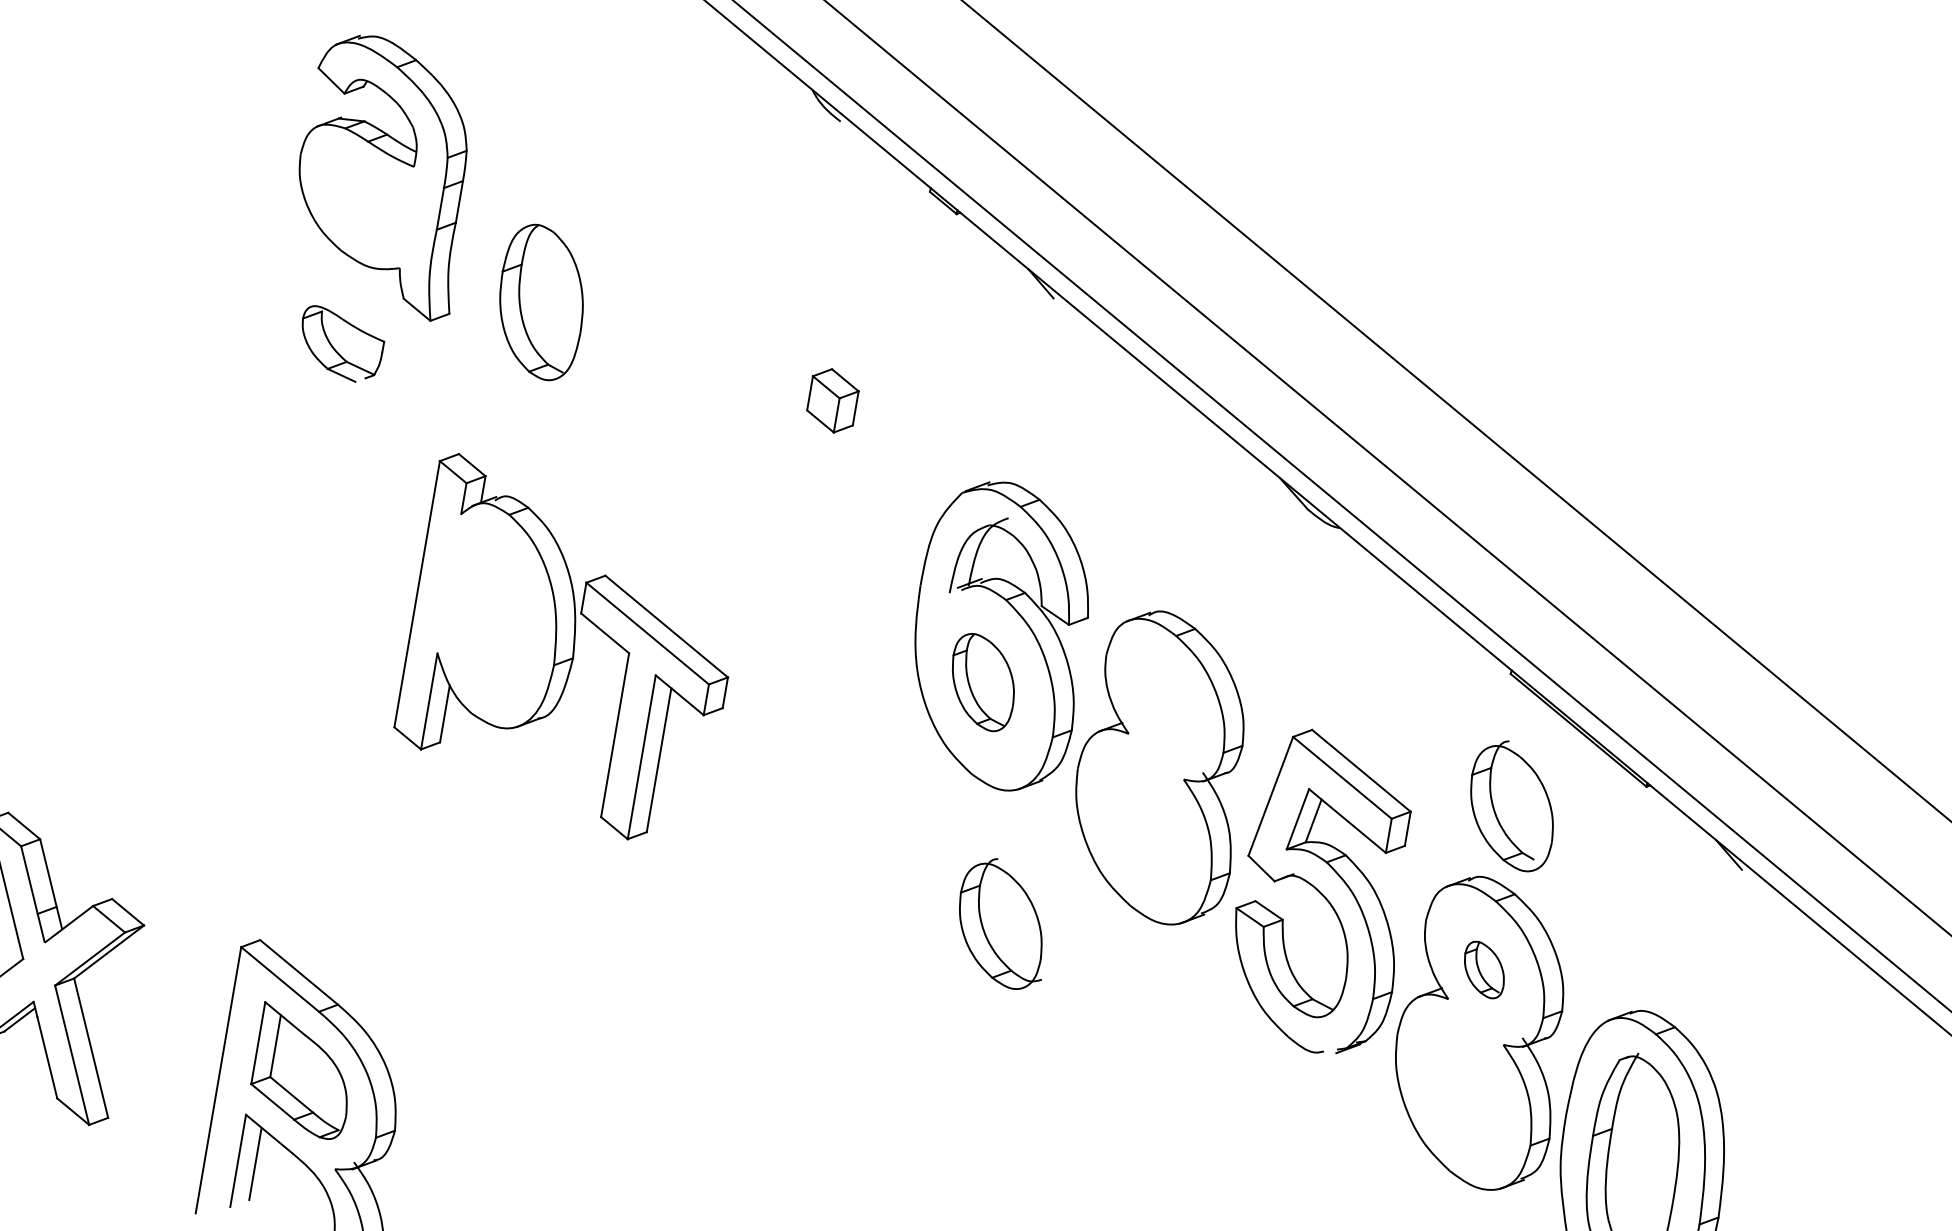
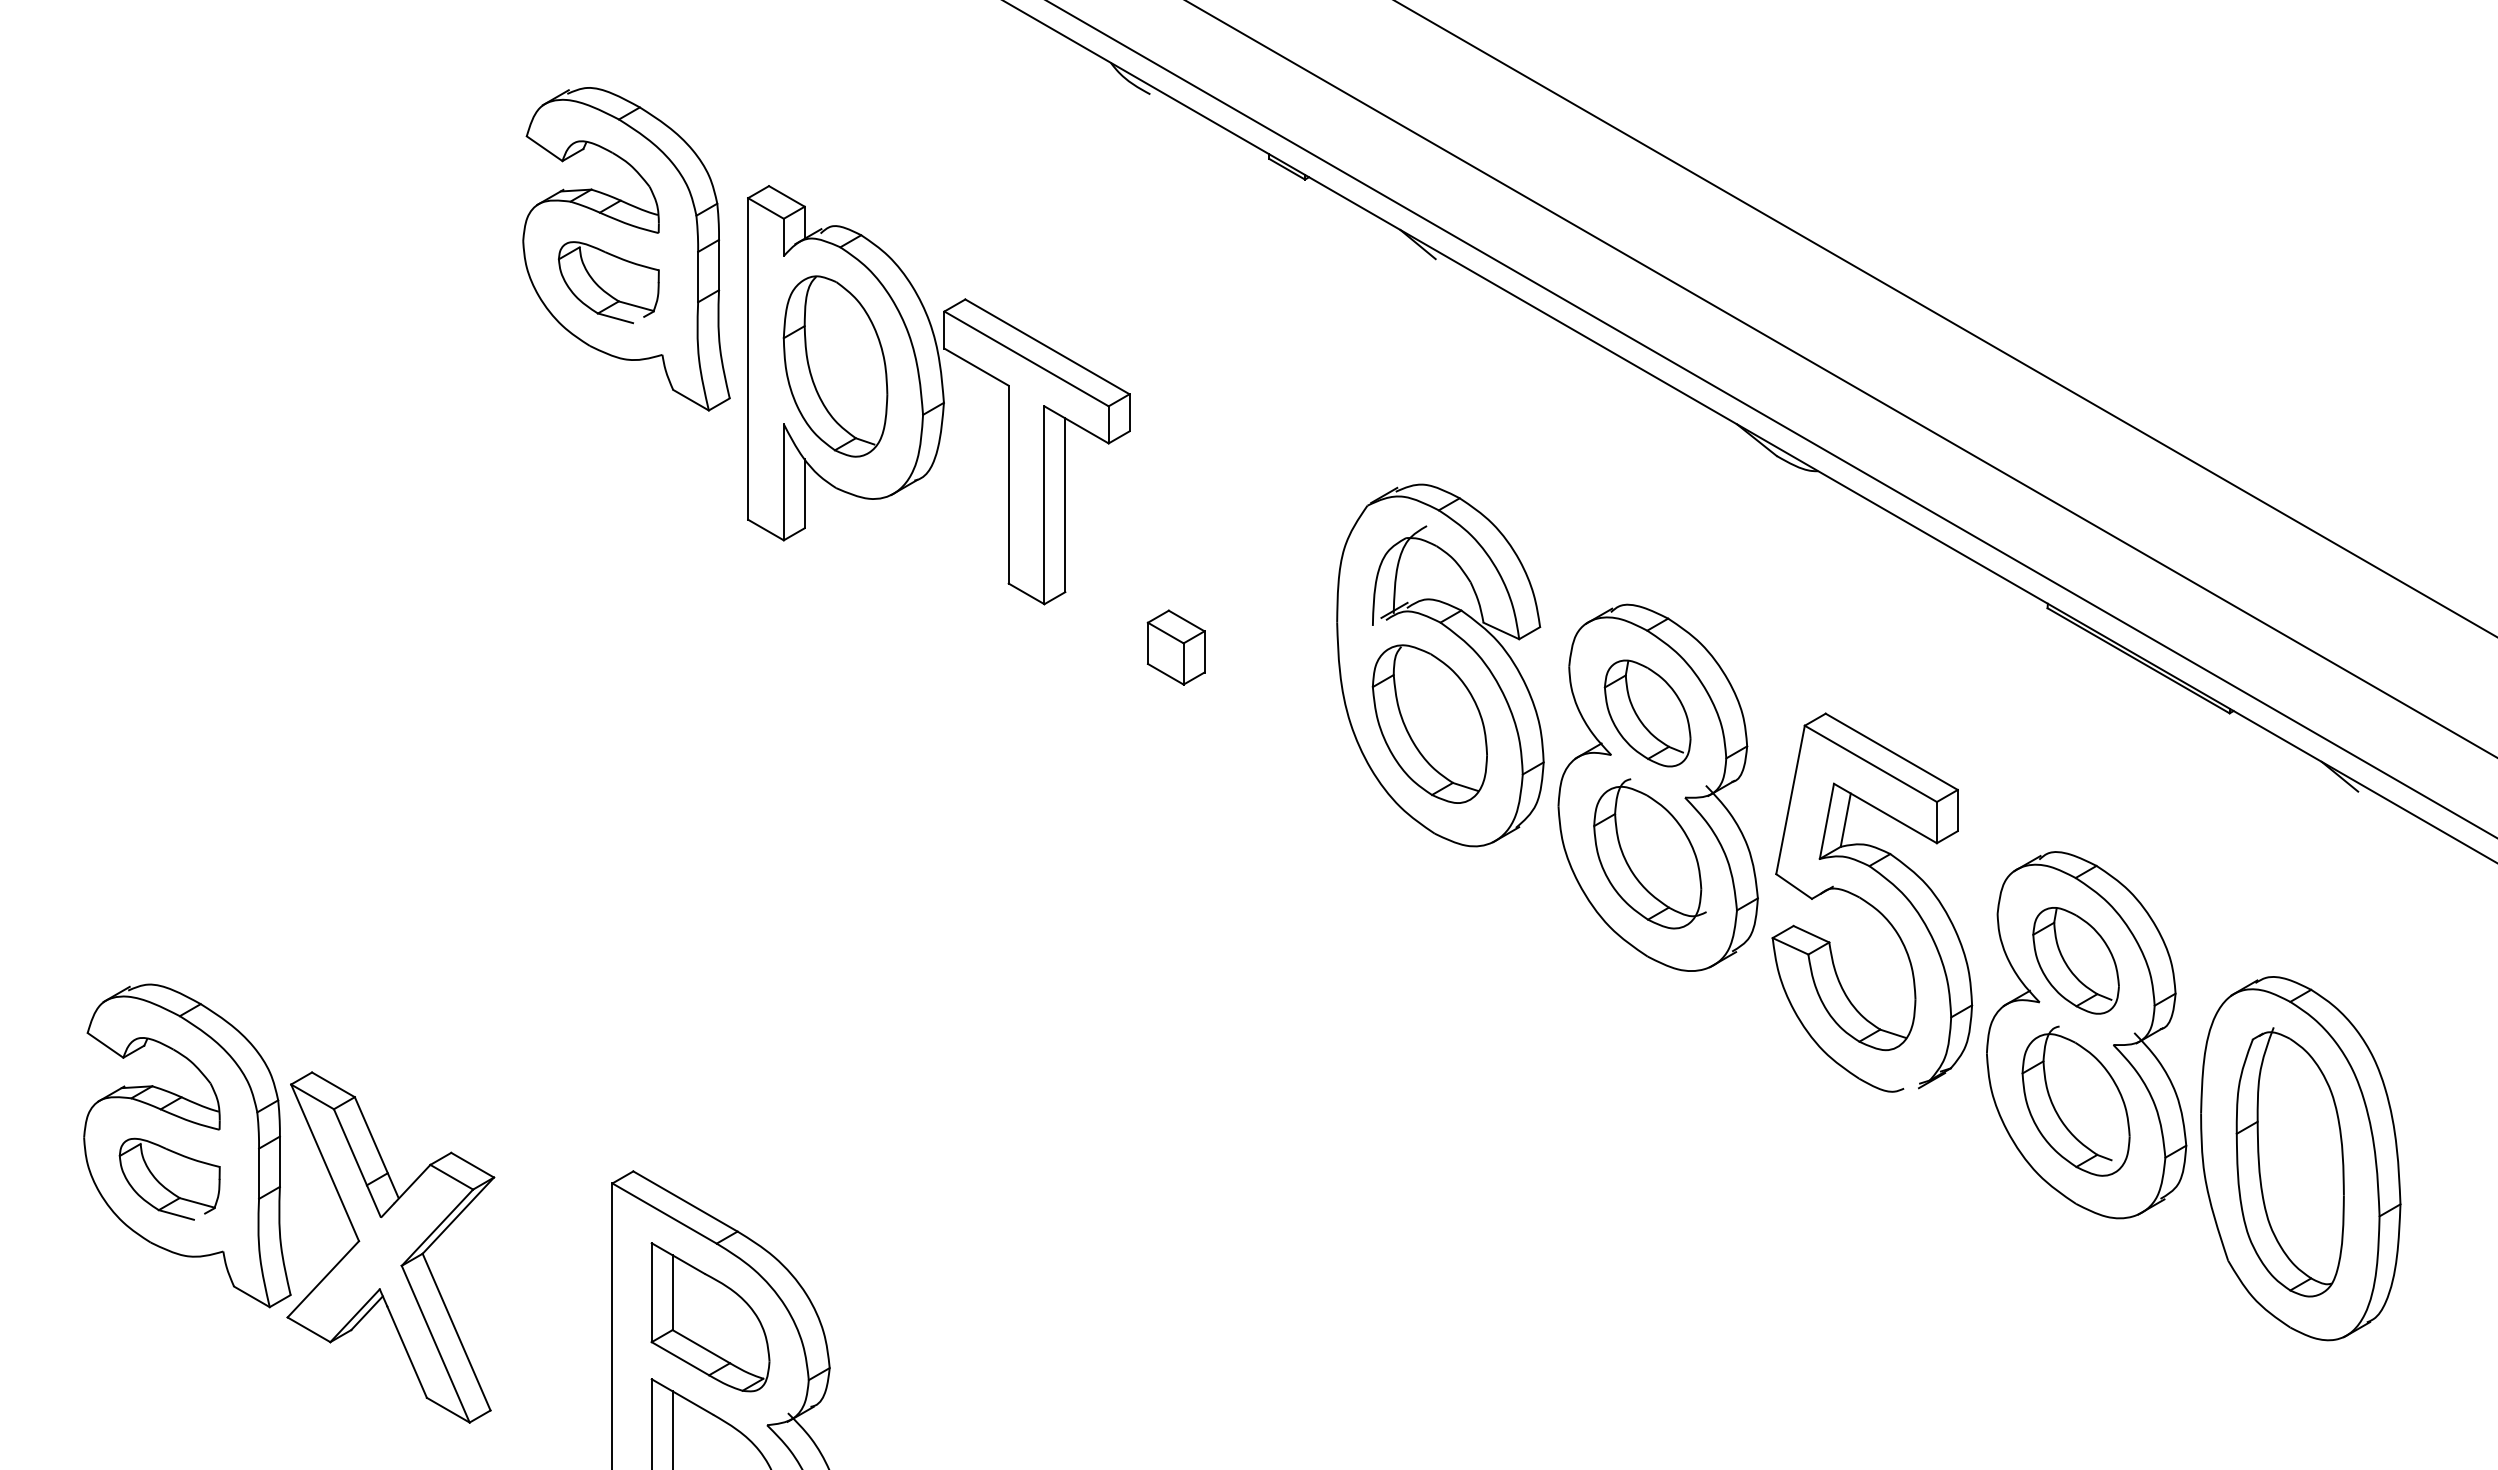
part: (340, 344) -> (608, 282), moved
part: (832, 400) -> (1175, 647), moved
part: (569, 651) -> (938, 395), moved
part: (982, 681) -> (1429, 723), size x1.43
part: (1164, 704) -> (1647, 713), added
part: (1512, 804) -> (2075, 1100), moved
part: (1002, 923) -> (1649, 853), moved
part: (1484, 969) -> (2075, 960), size x1.67

